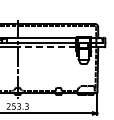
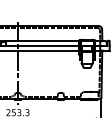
line: (46, 47) -> (48, 50), dashed -> solid

